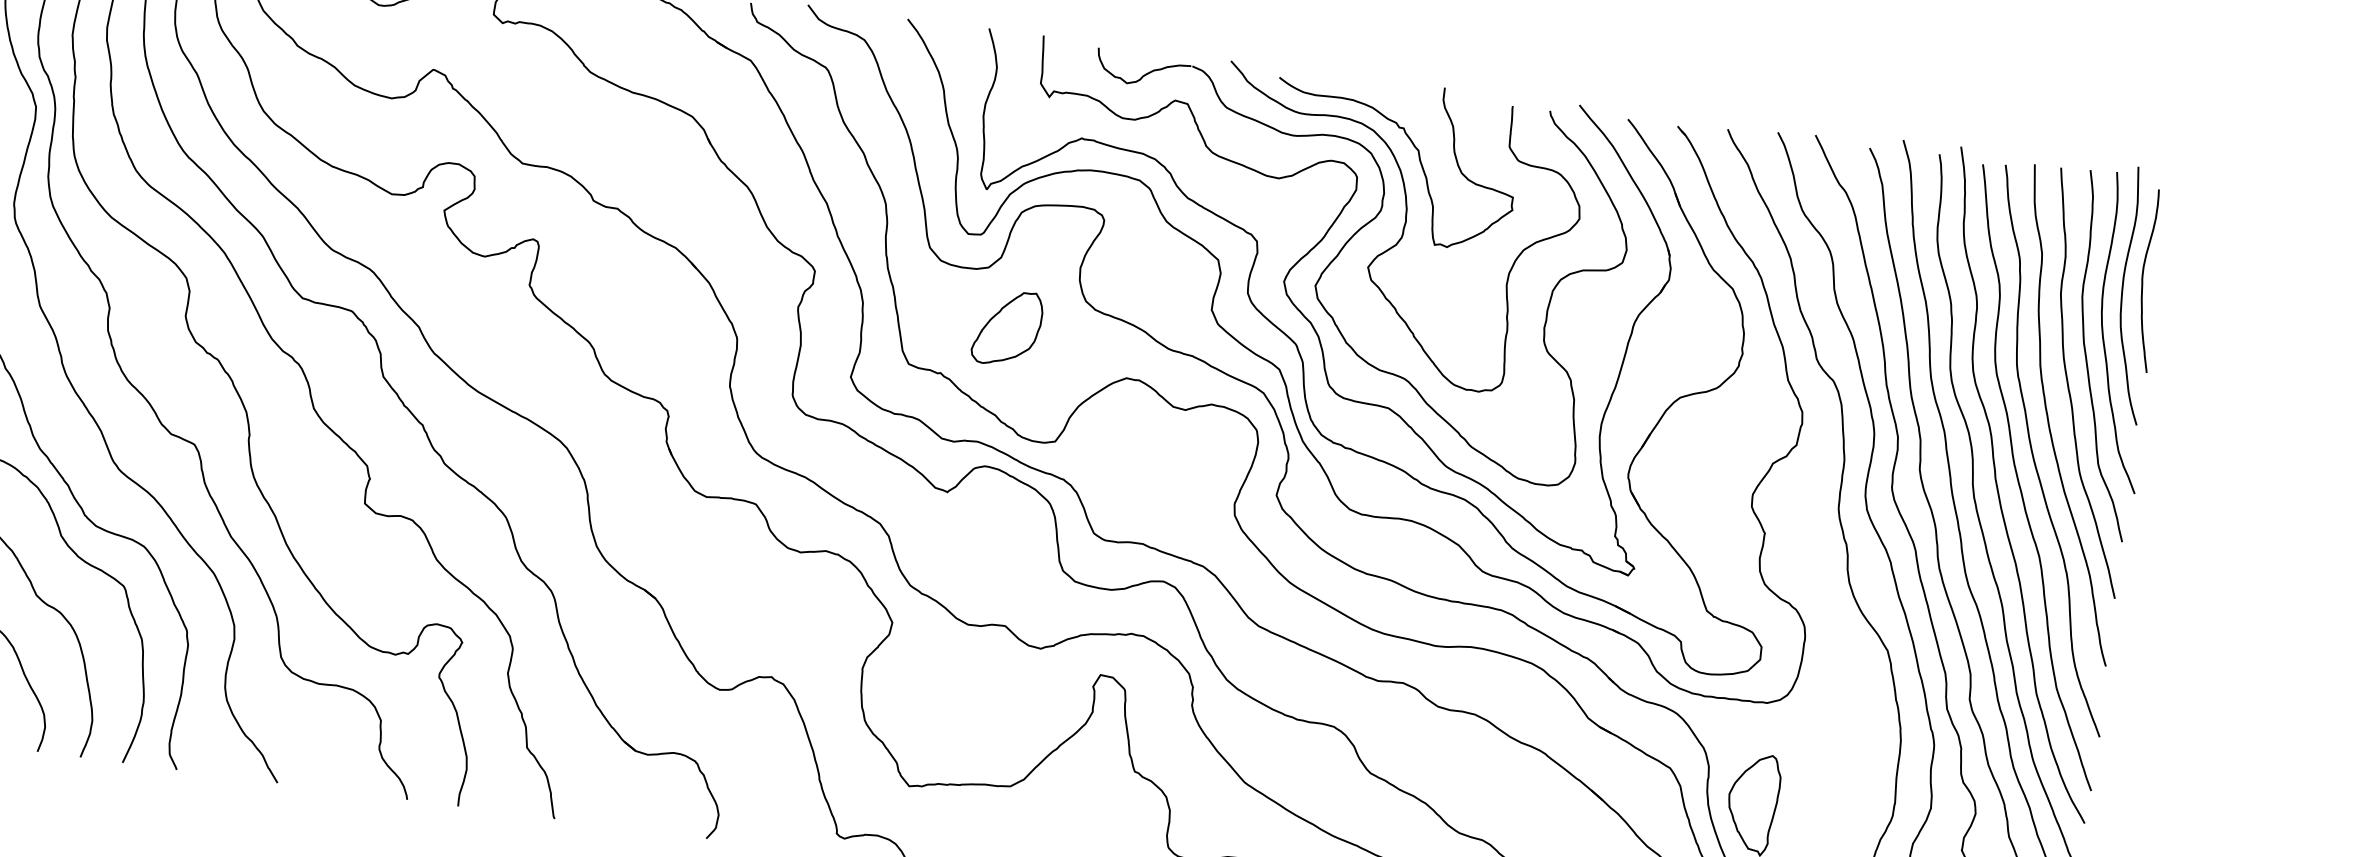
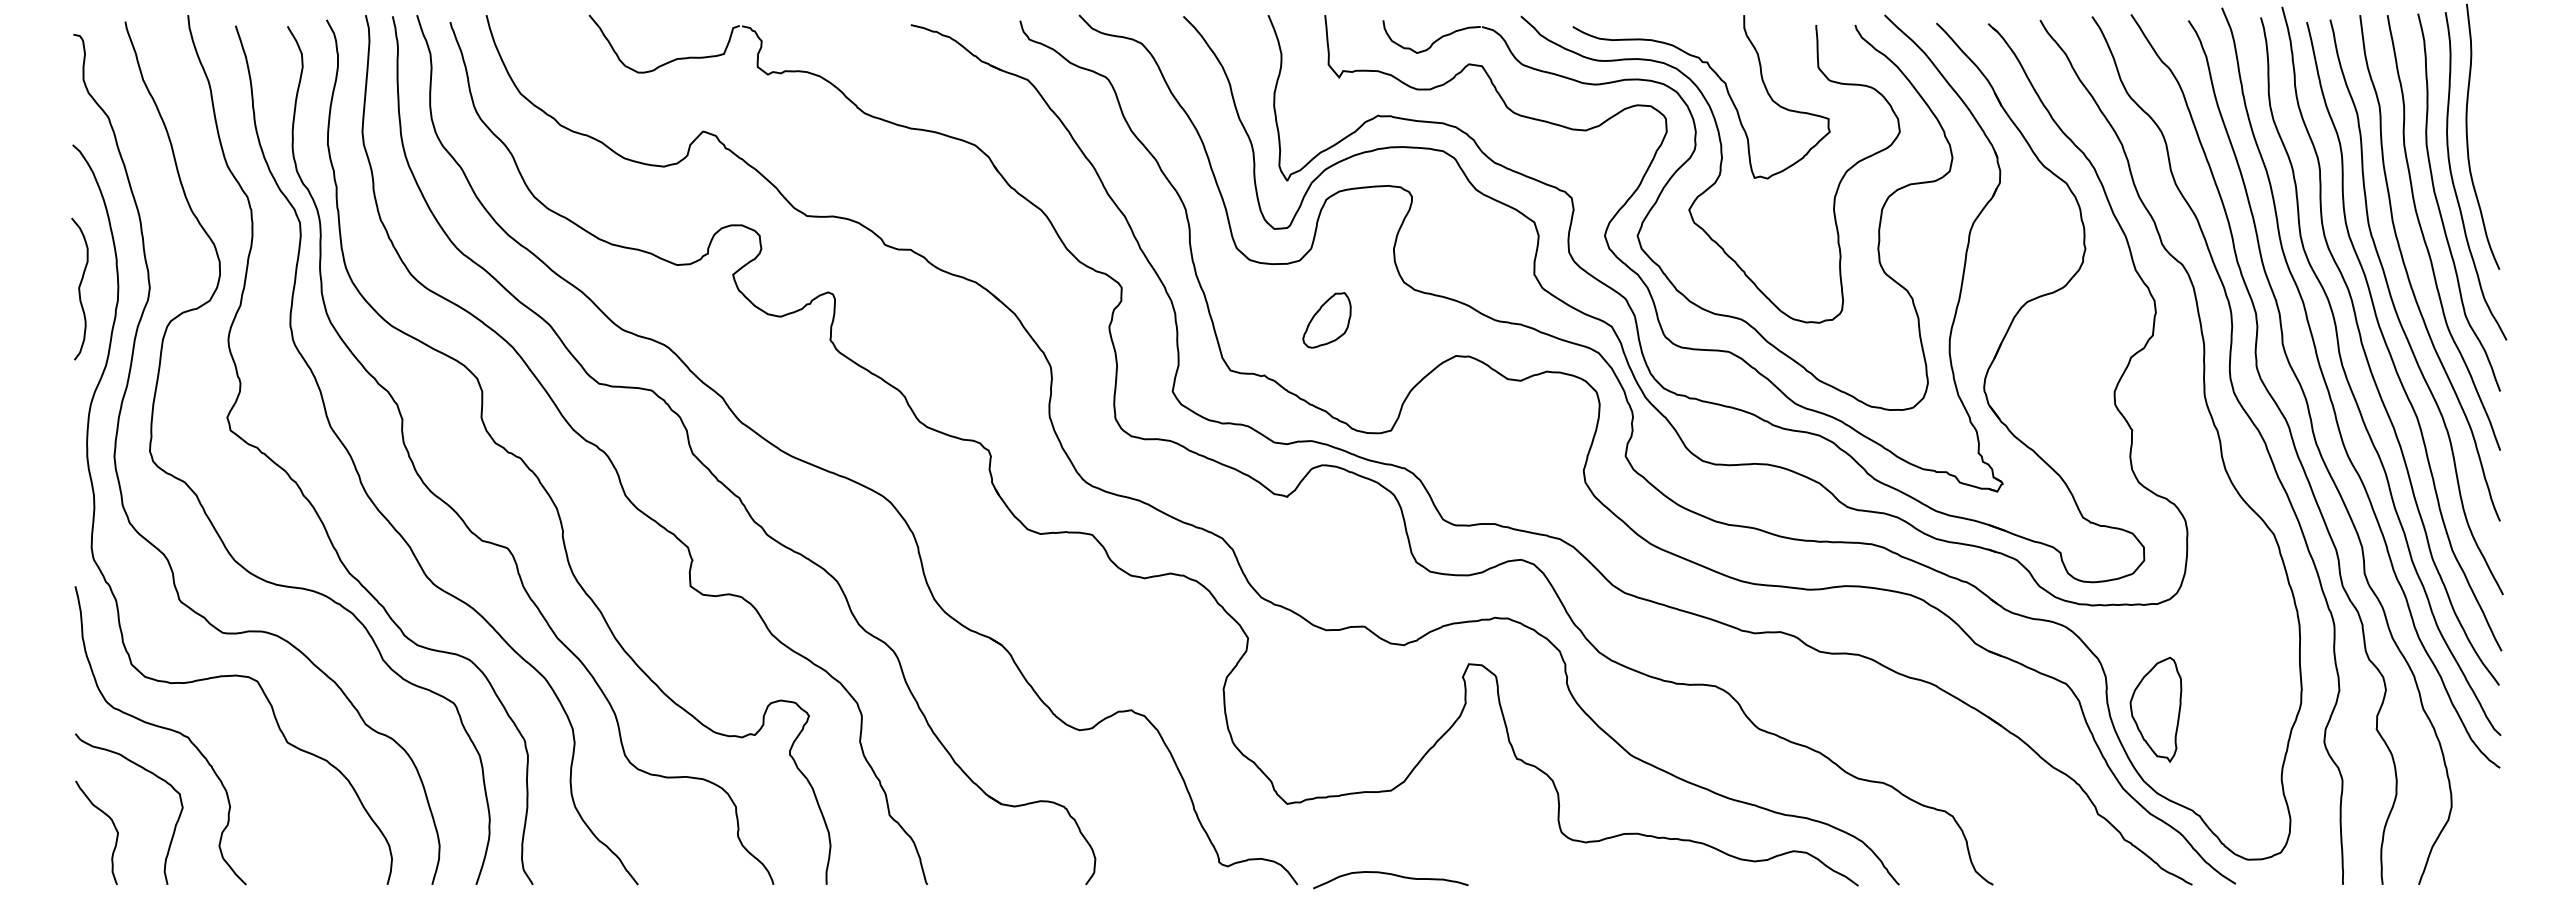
curve: (2143, 281) -> (2487, 121), removed
part: (1006, 328) -> (1326, 320), size x0.7

